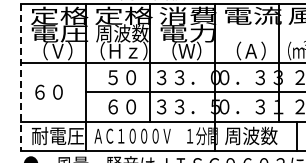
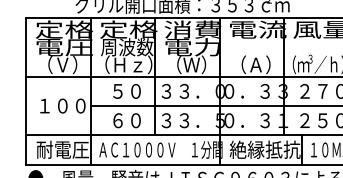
line: (21, 77) -> (26, 91), dashed -> solid
text: (57, 91) -> (62, 105), ６０ -> １００
text: (259, 135) -> (264, 149), 周波数 -> 絶縁抵抗

